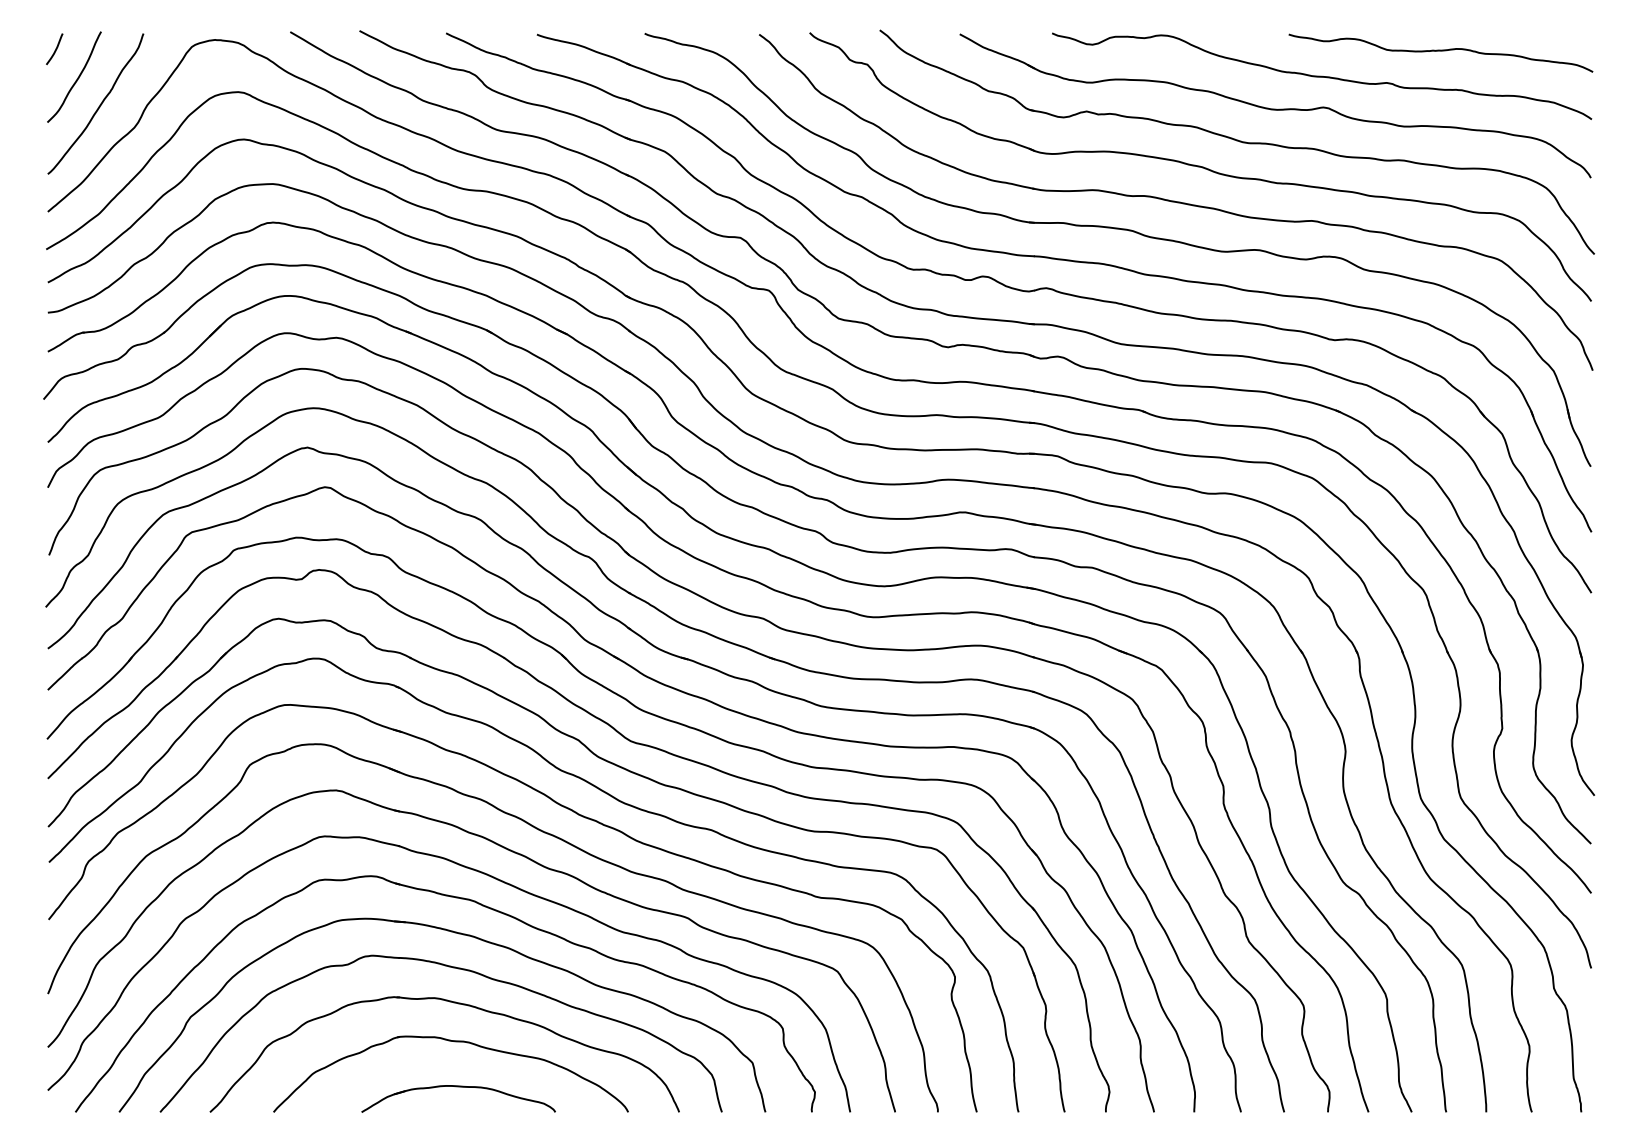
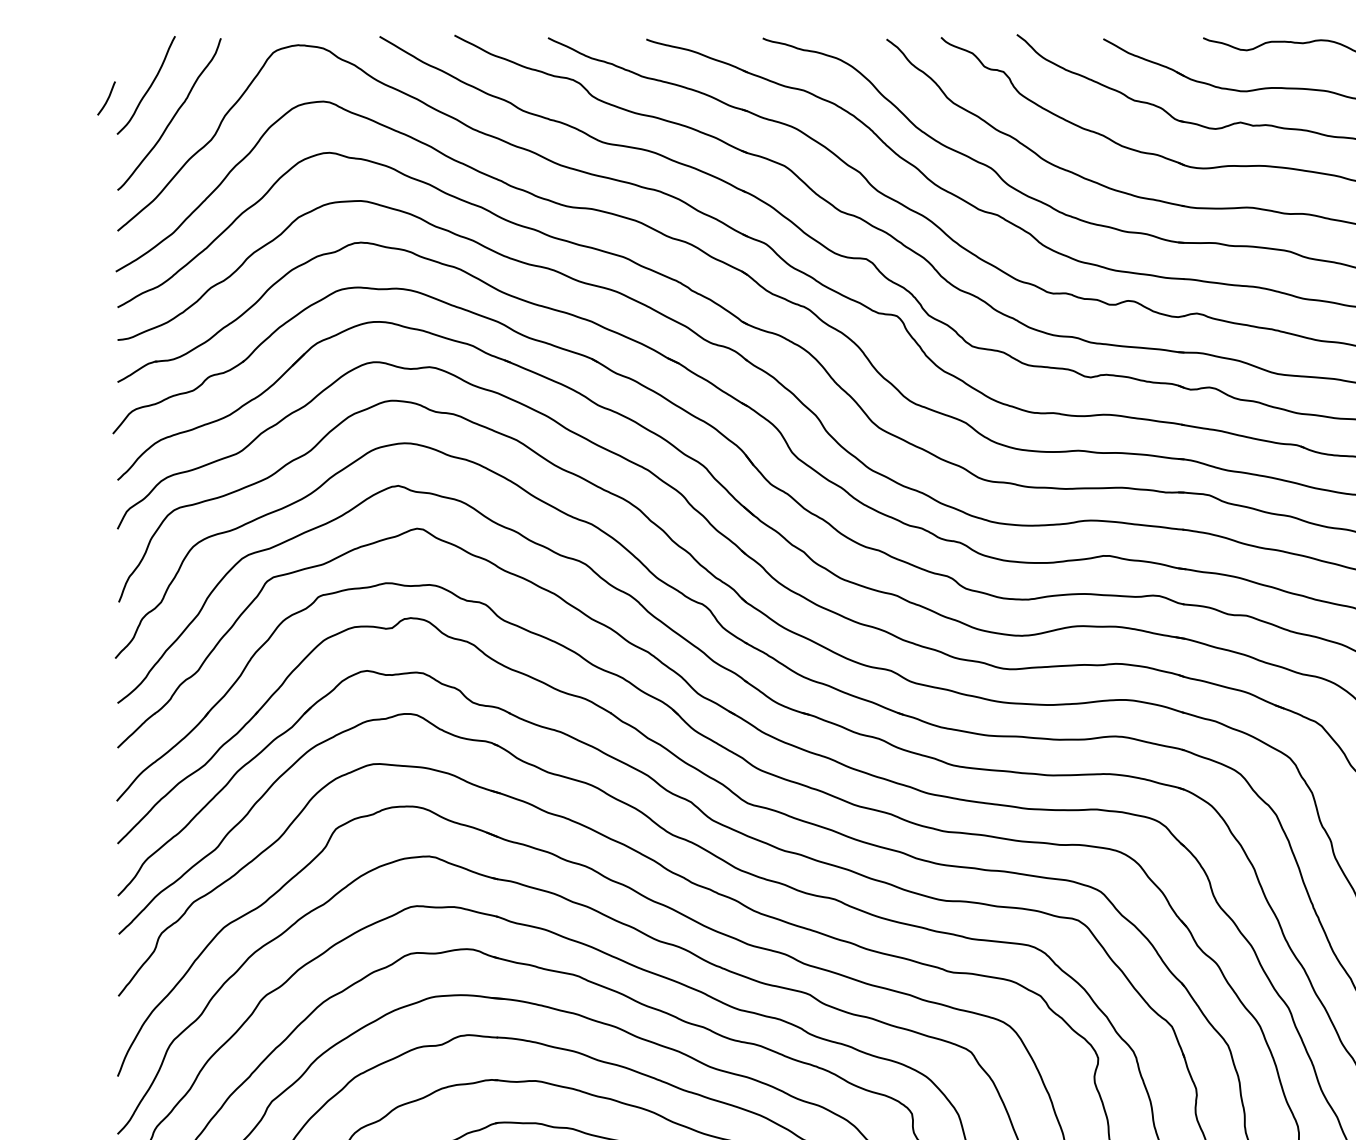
curve: (55, 49) -> (107, 98), moved

